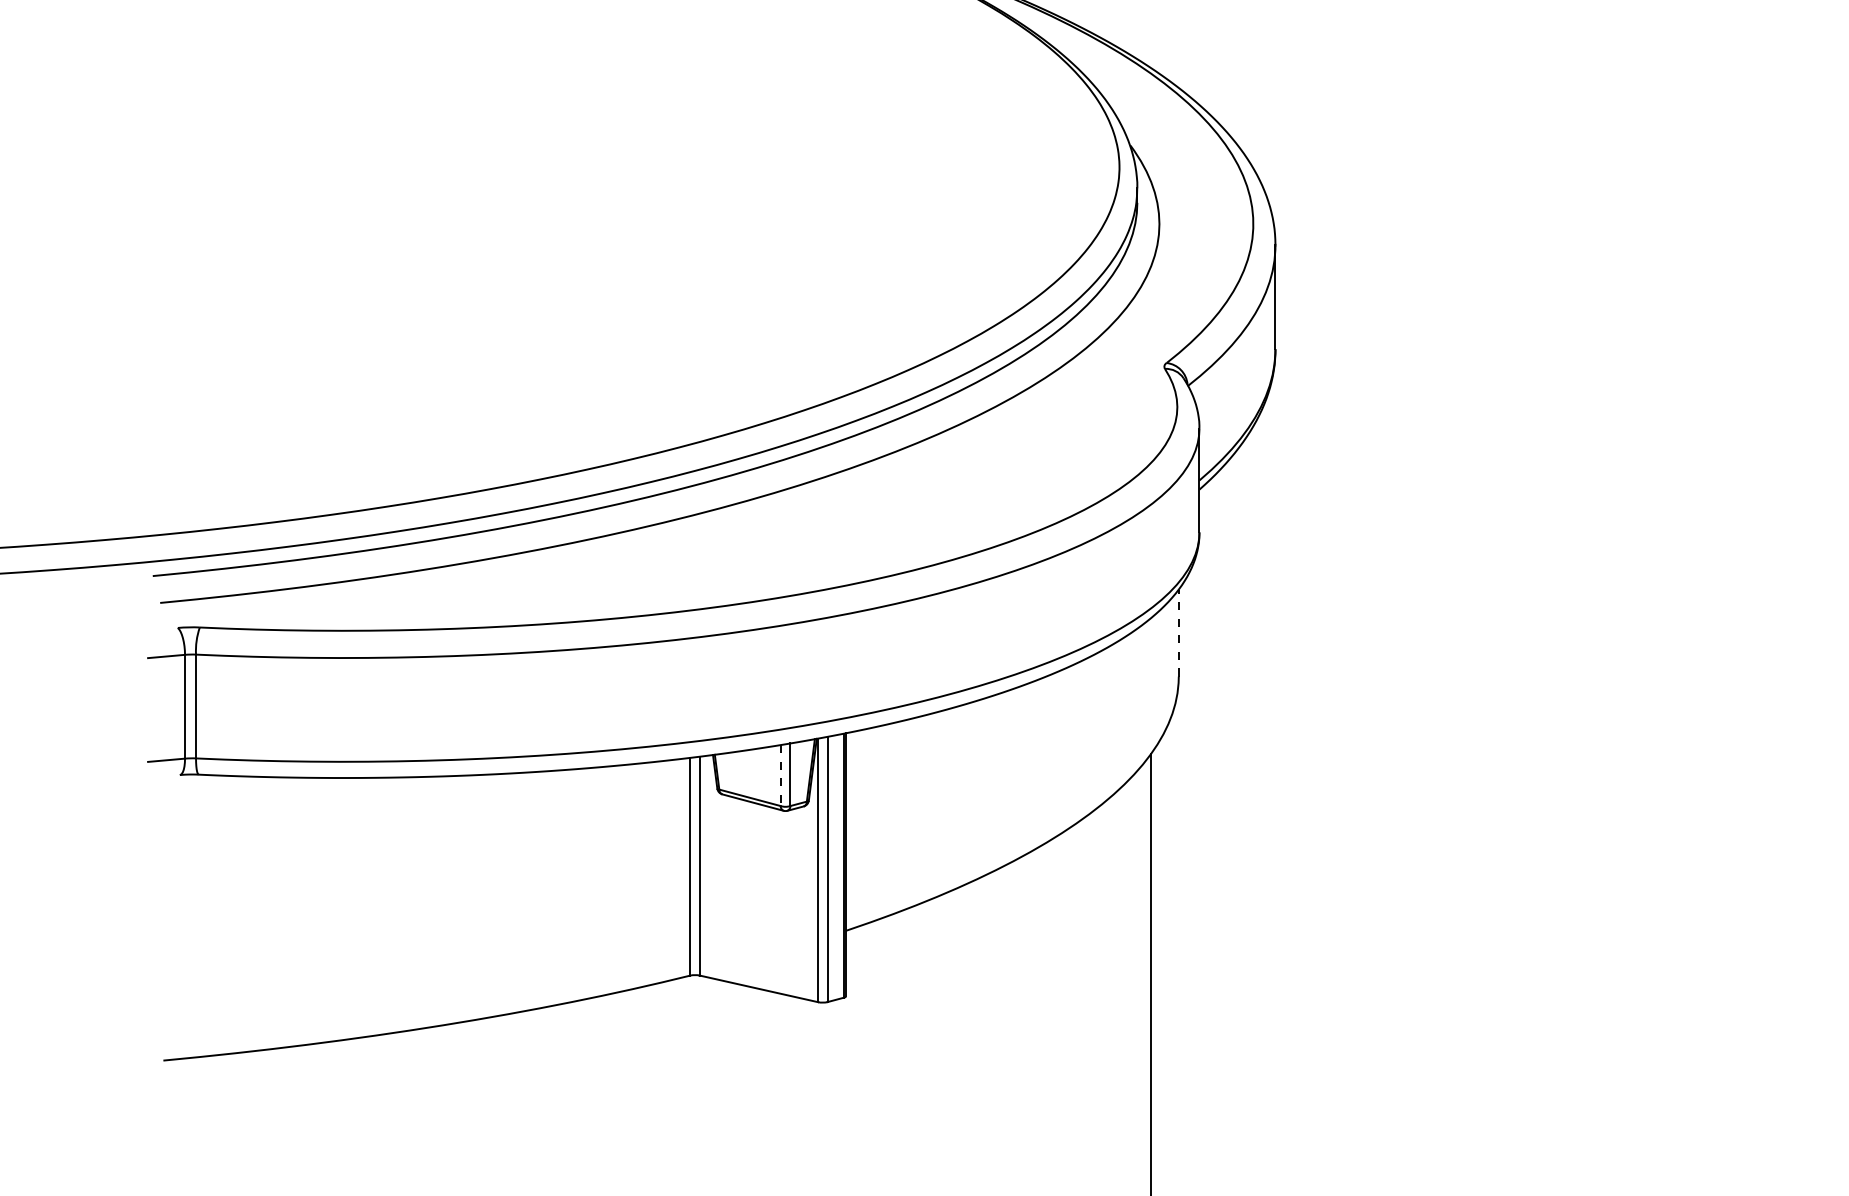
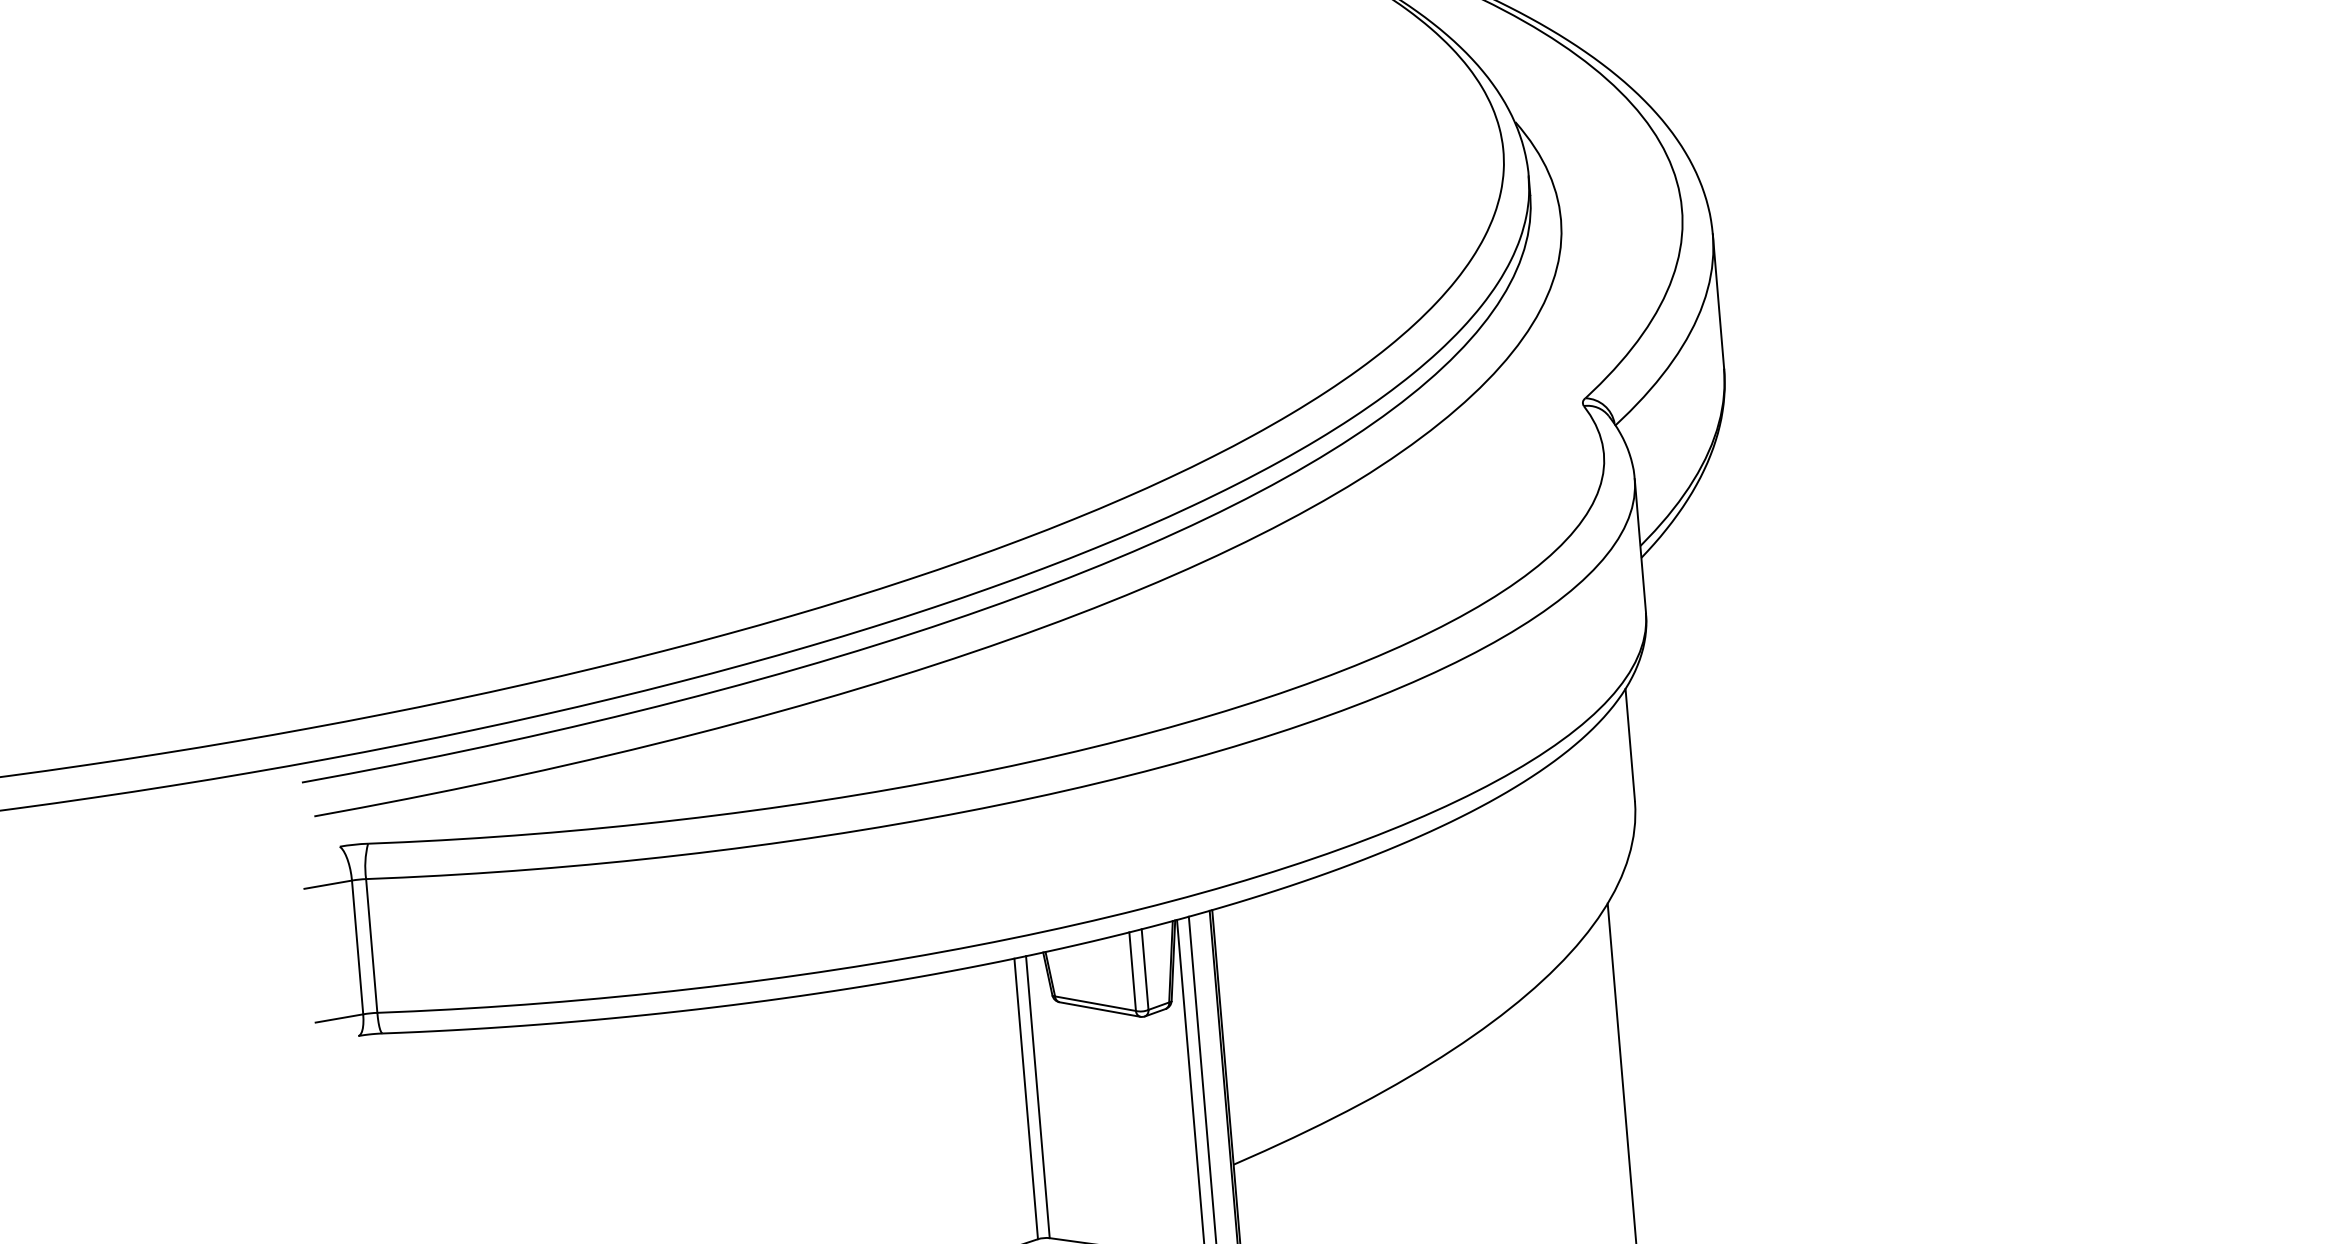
line: (1178, 633) -> (1629, 745), dashed -> solid
line: (780, 776) -> (1132, 972), dashed -> solid

